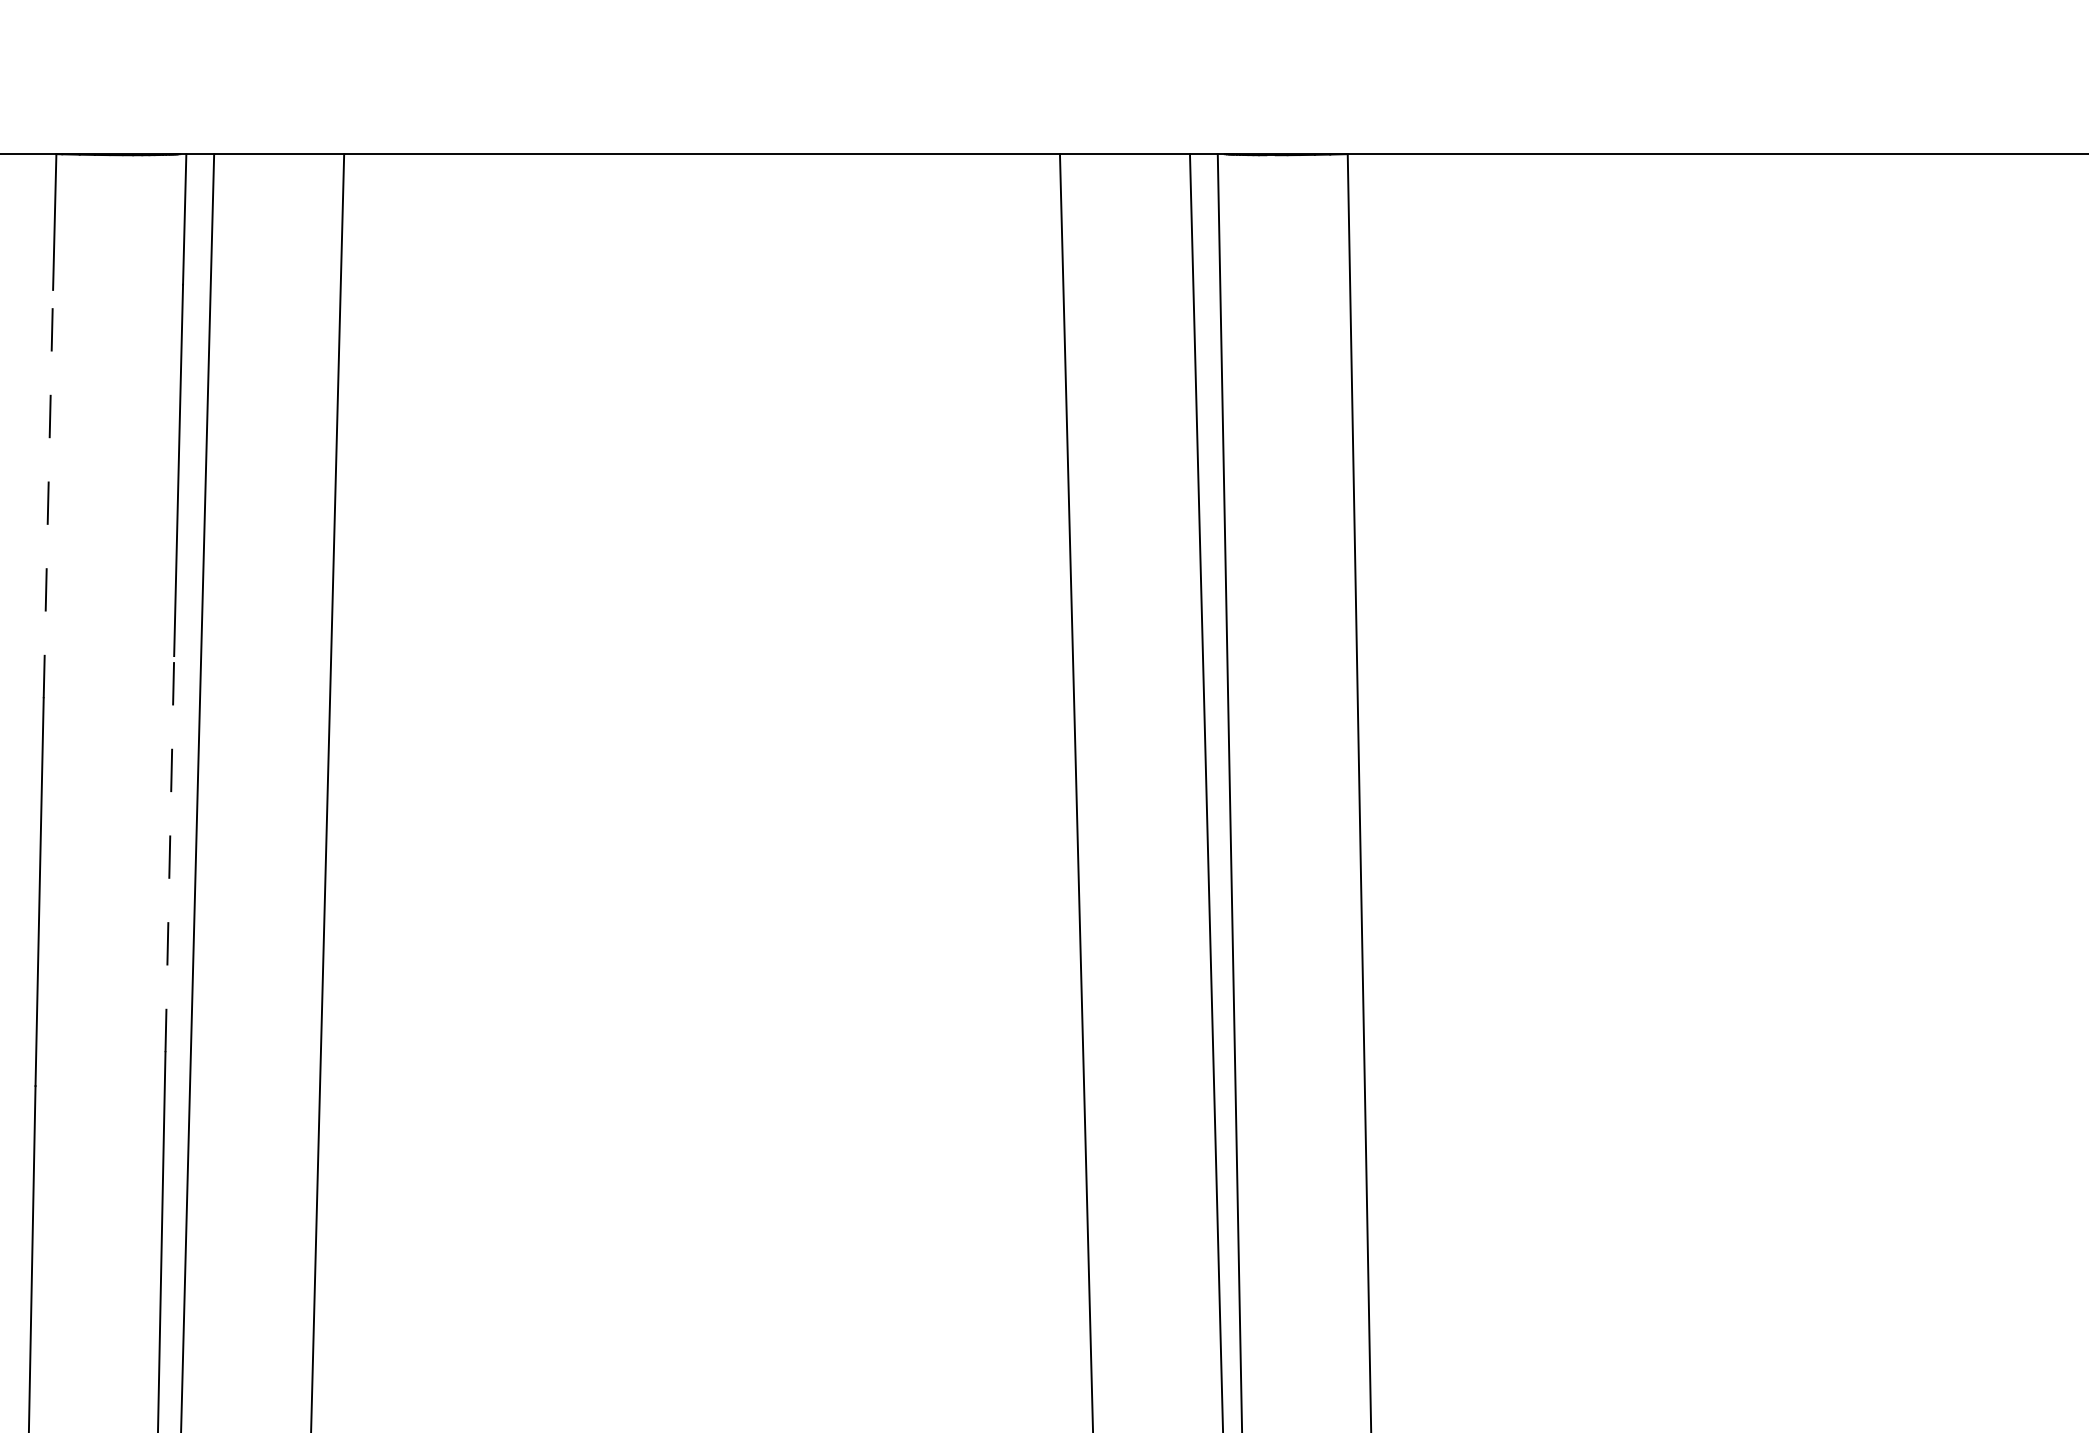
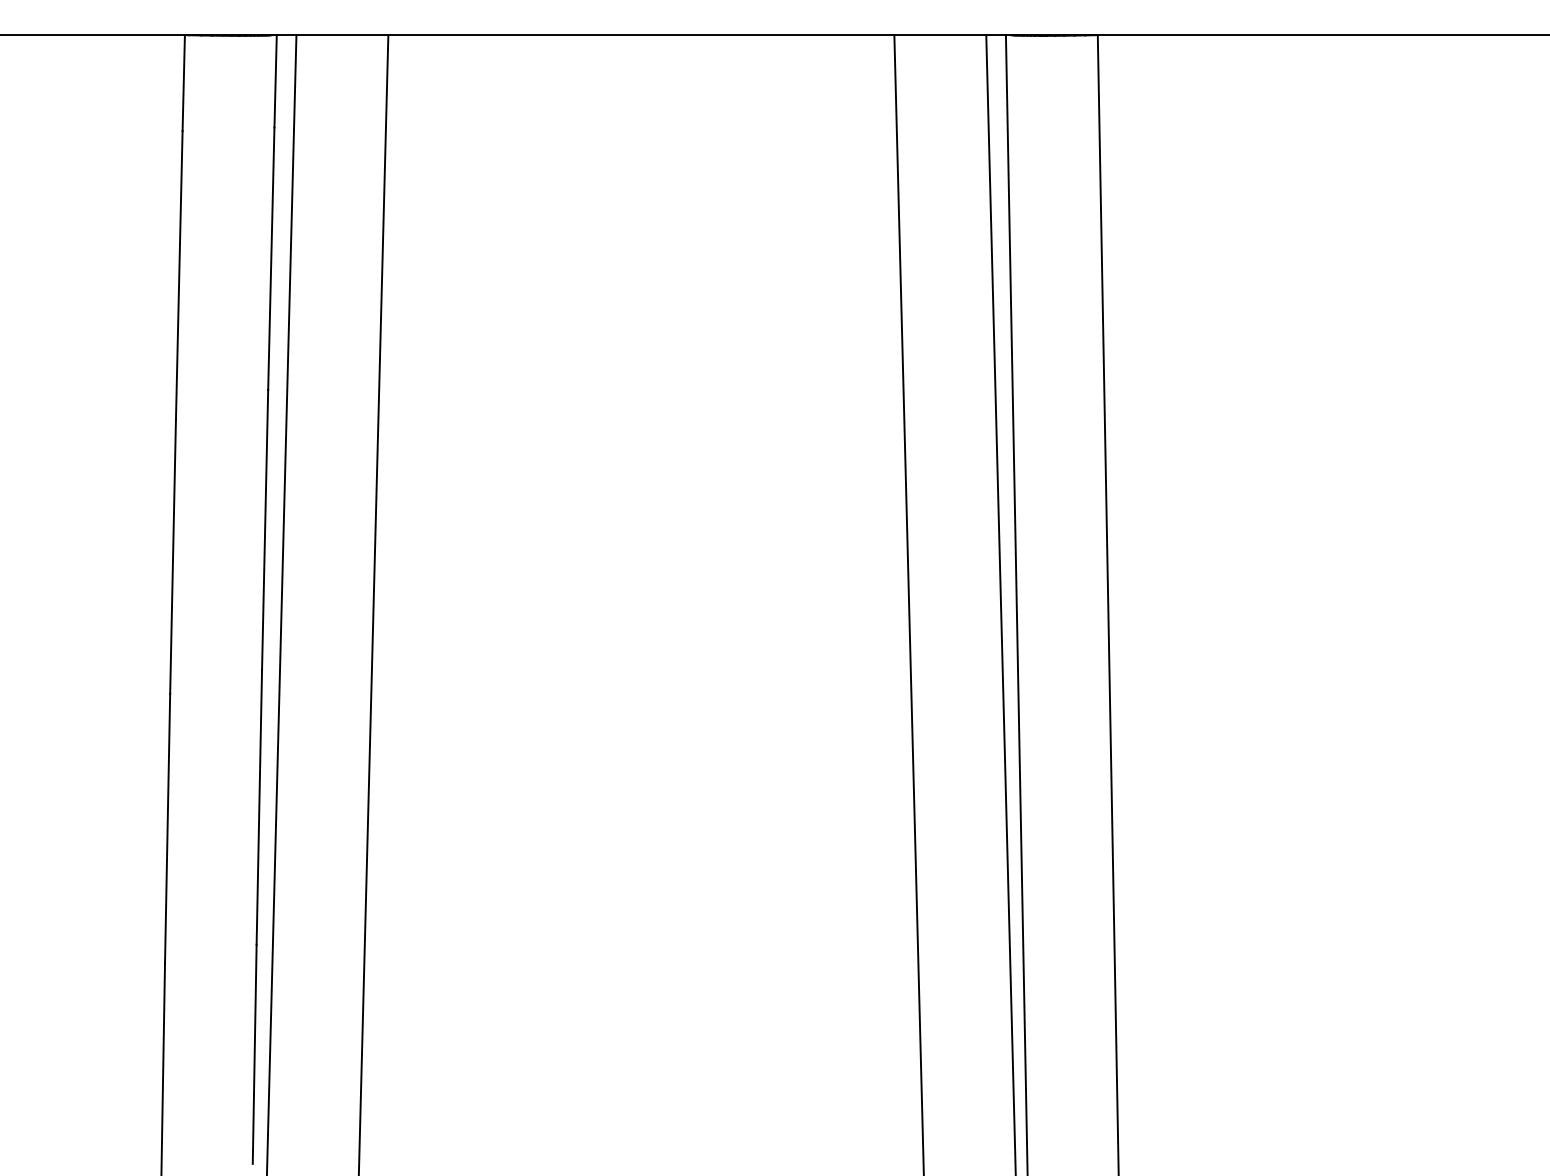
line: (48, 492) -> (179, 274), dashed -> solid
line: (170, 853) -> (265, 529), dashed -> solid

